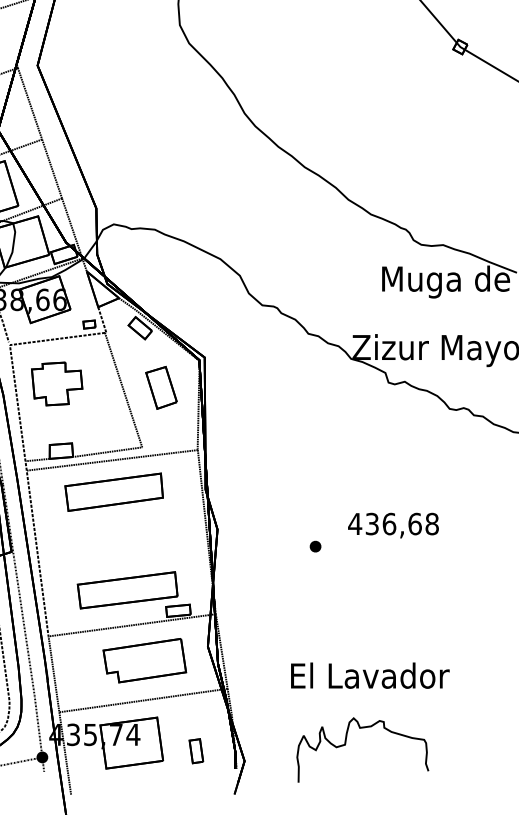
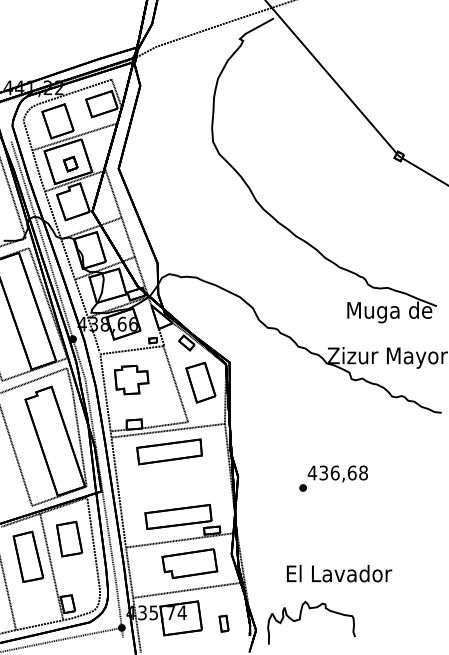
part: (160, 387) -> (200, 382), size x1.43
text: (392, 524) -> (337, 473), moved
curve: (346, 746) -> (300, 620), moved

